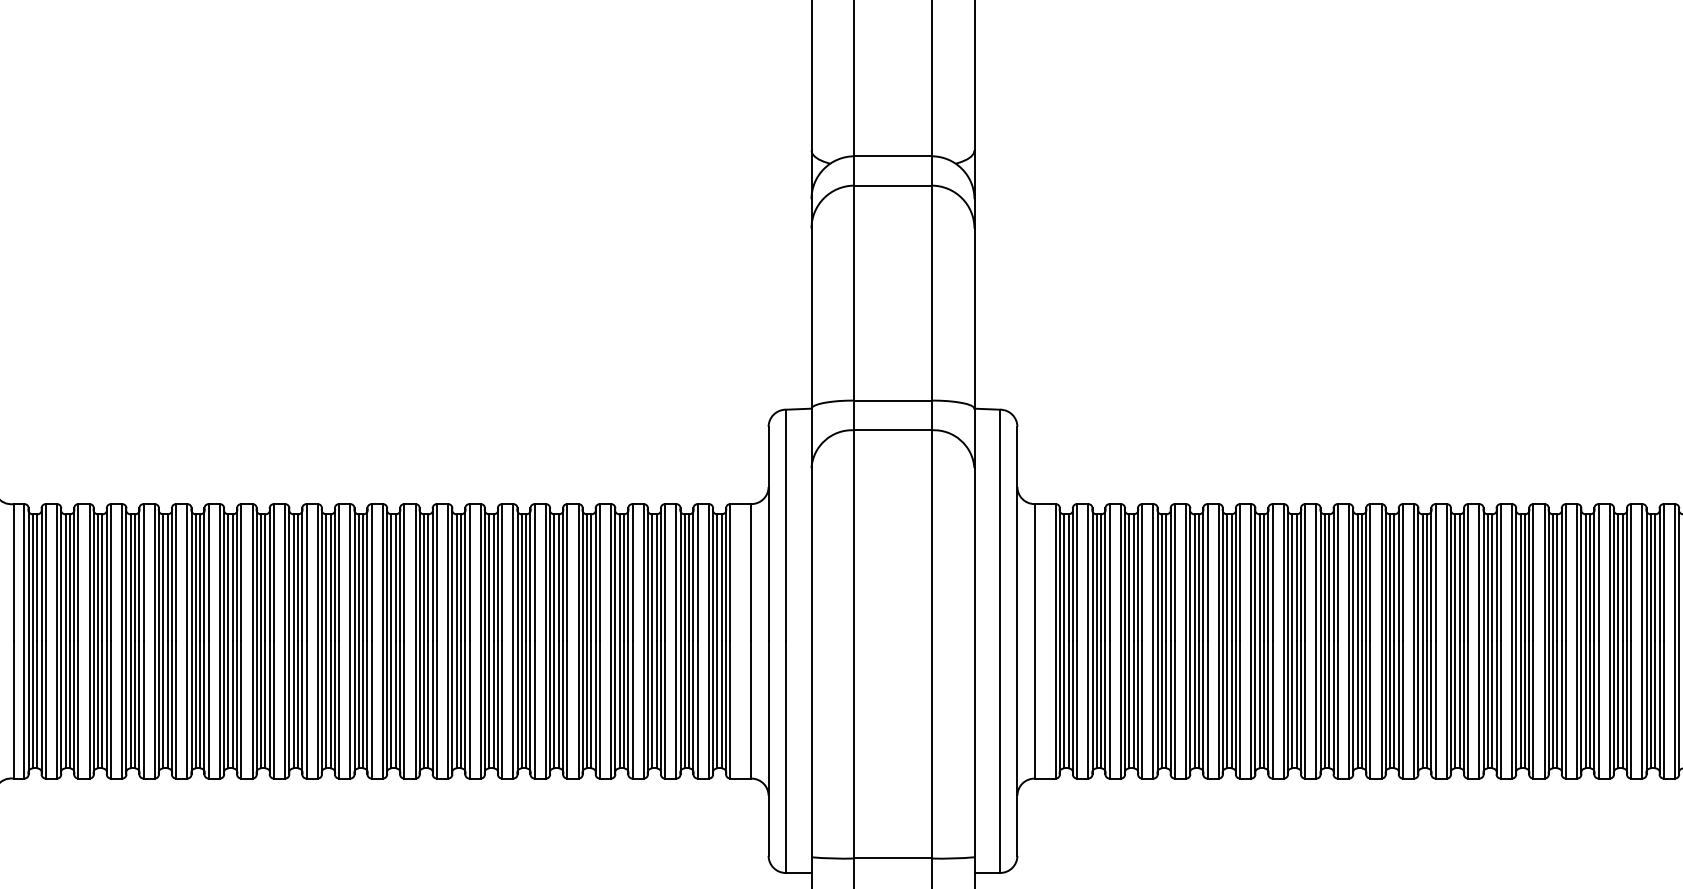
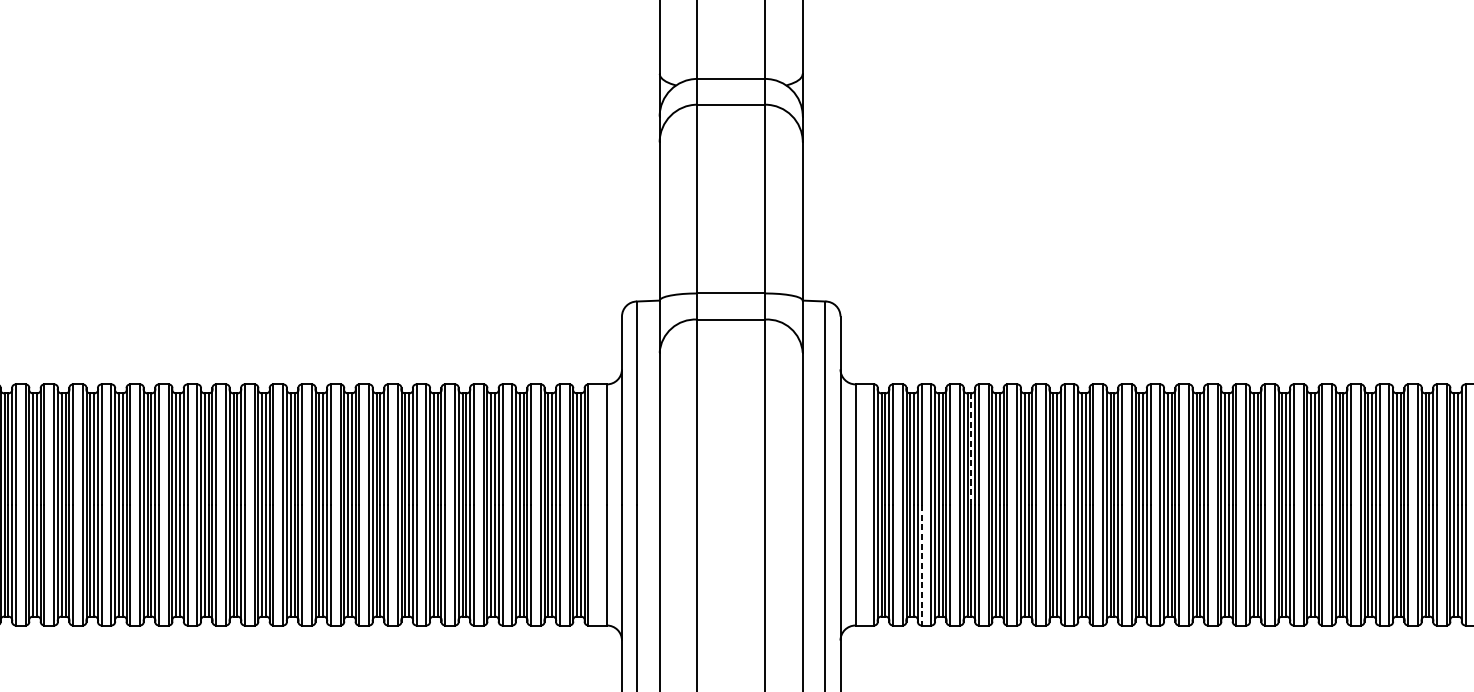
line: (1166, 577) -> (971, 448), solid -> dashed
line: (1109, 709) -> (921, 564), solid -> dashed

